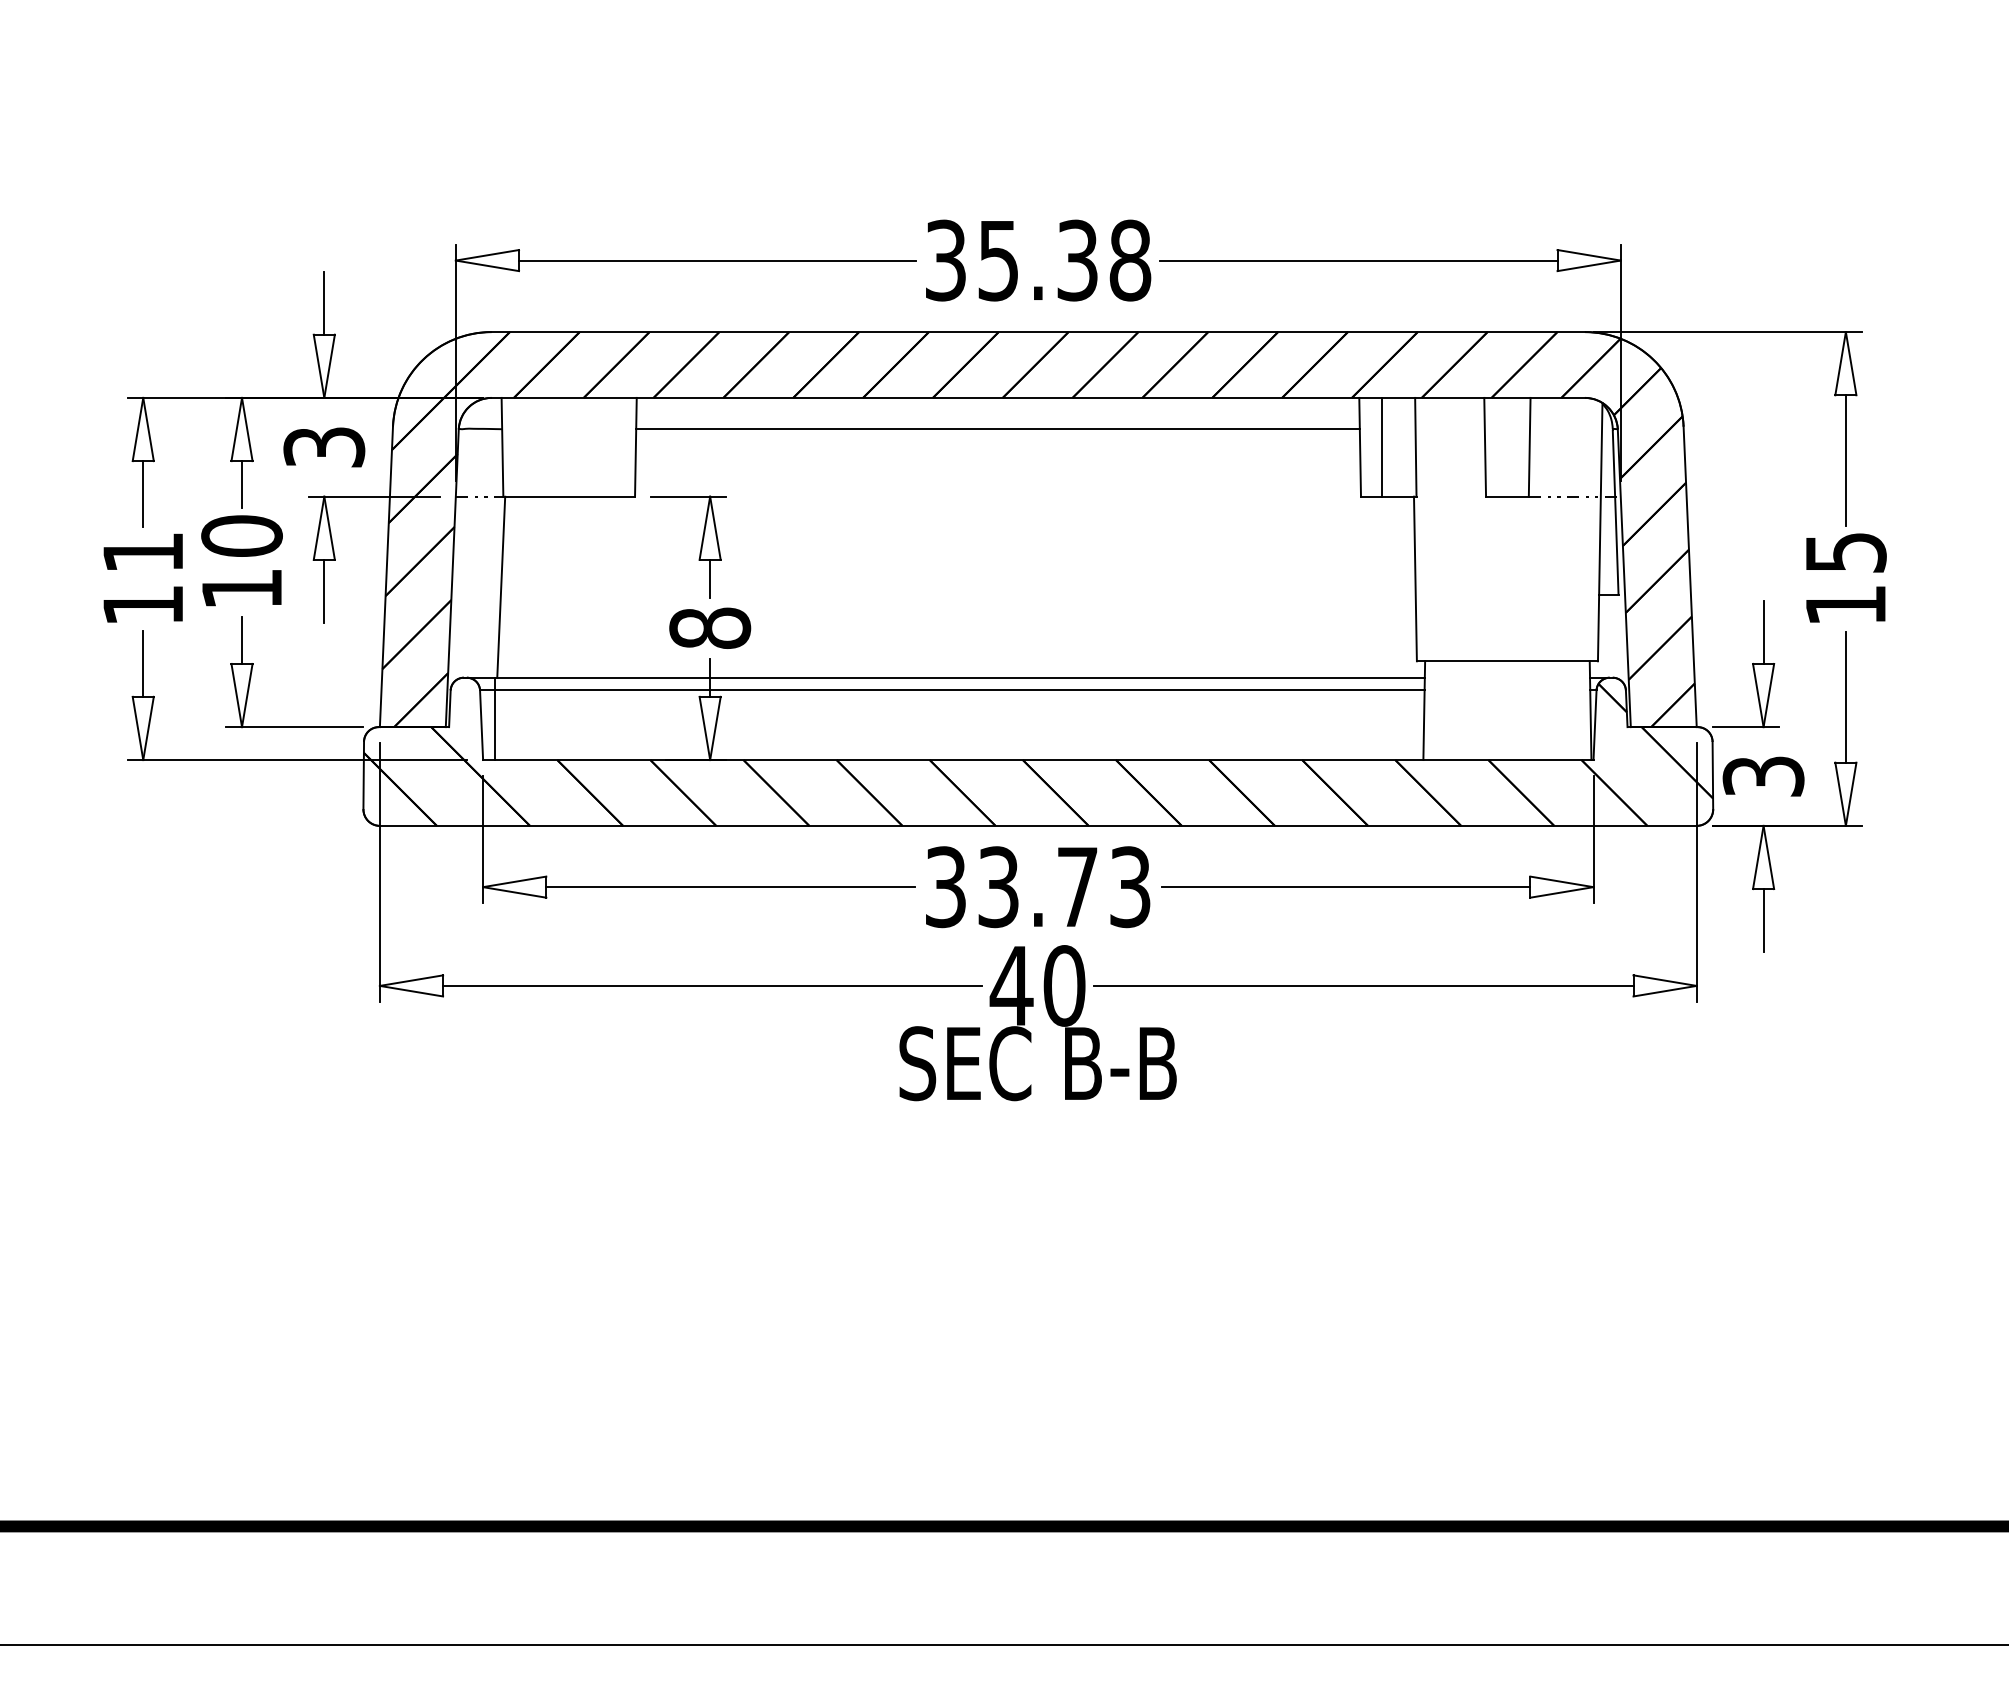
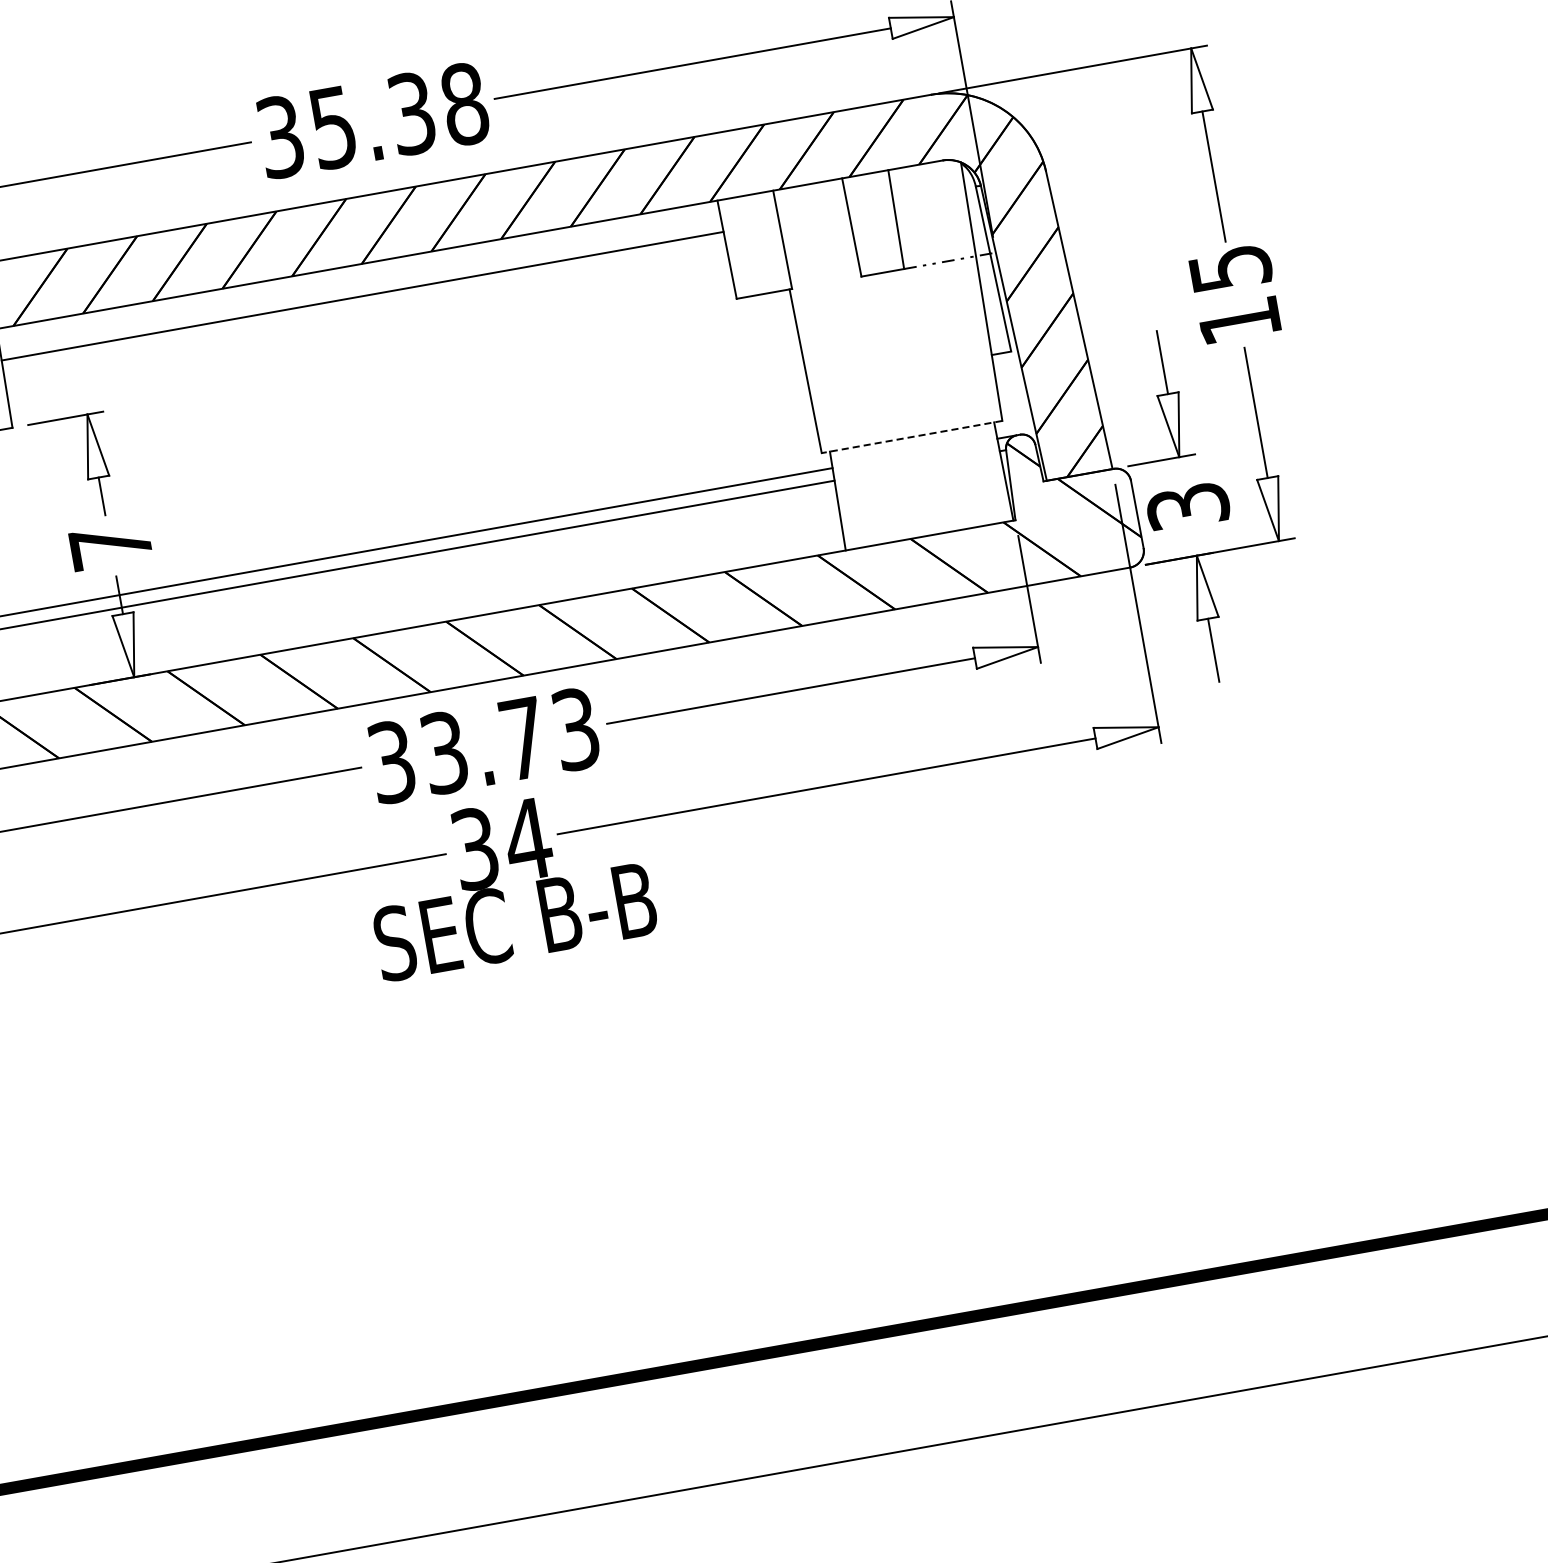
line: (1382, 446) -> (749, 244), removed
text: (710, 627) -> (111, 544), 8 -> 7
line: (1507, 661) -> (912, 437), solid -> dashed
text: (1037, 985) -> (500, 843), 40 -> 34

